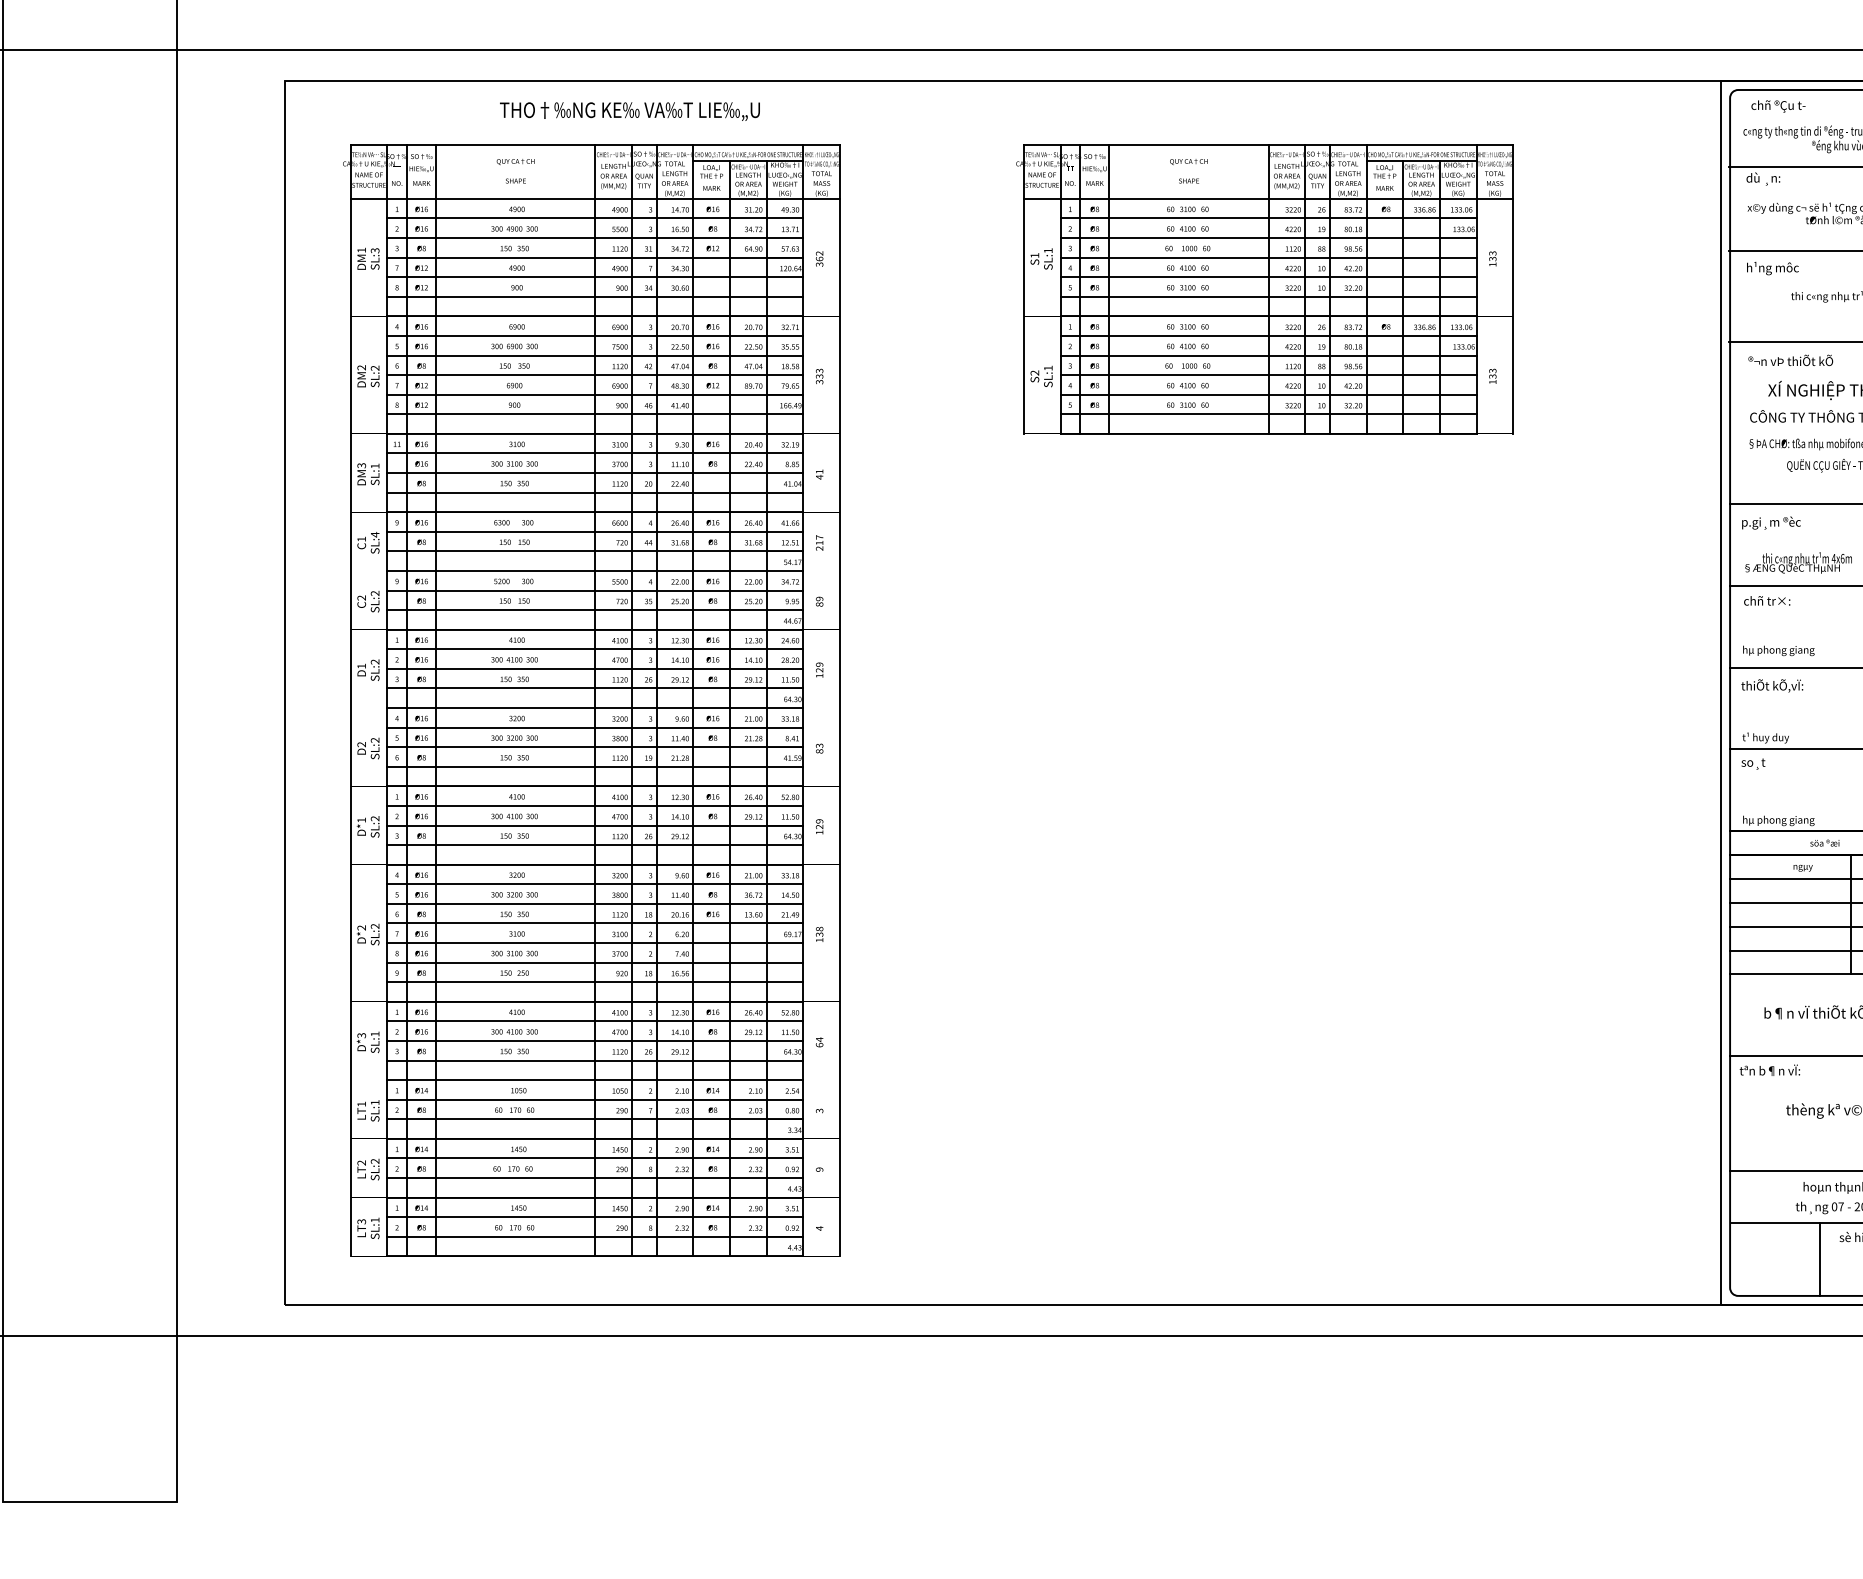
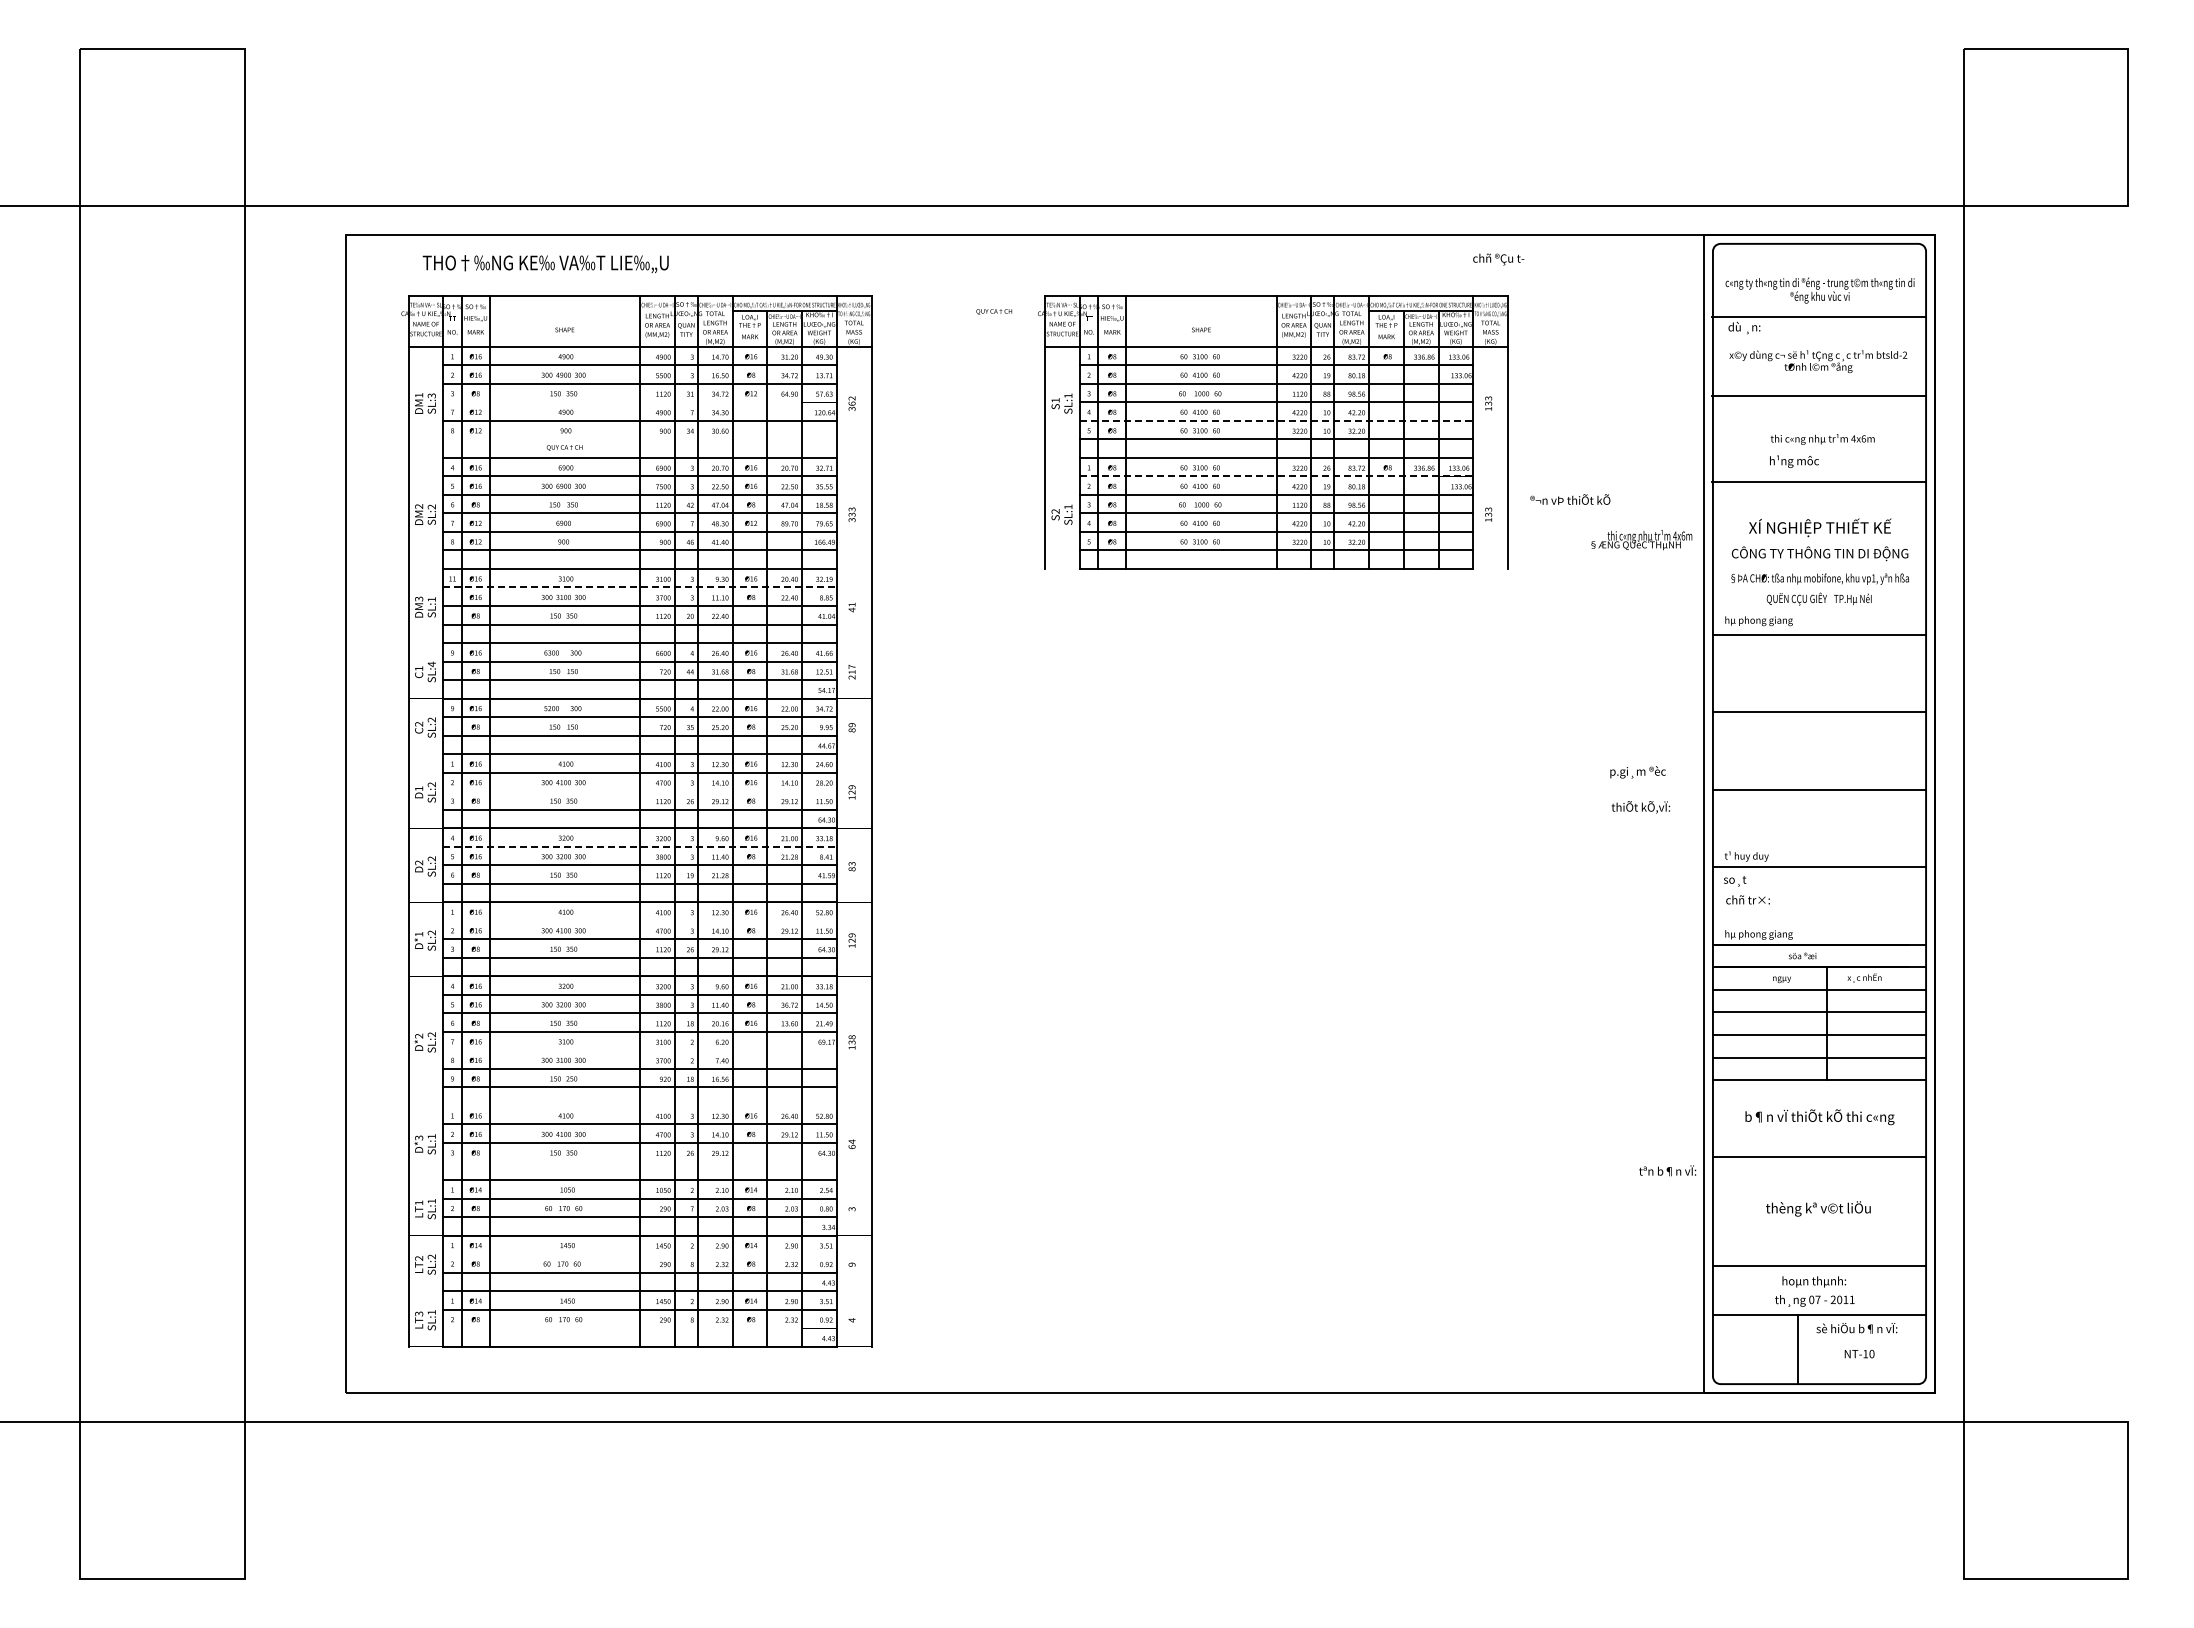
text: (1778, 106) -> (1498, 259), moved
text: (629, 111) -> (545, 264), moved
text: (515, 161) -> (564, 447), moved
text: (1189, 161) -> (994, 311), moved
line: (594, 257) -> (639, 402), removed
text: (1772, 268) -> (1794, 461), moved
line: (1268, 276) -> (1276, 420), solid -> dashed
line: (594, 296) -> (639, 439), removed
line: (1268, 336) -> (1276, 476), solid -> dashed
text: (1790, 360) -> (1570, 499), moved
line: (595, 453) -> (640, 587), solid -> dashed
text: (1770, 523) -> (1637, 772), moved
text: (1798, 563) -> (1641, 540), moved
text: (1766, 600) -> (1747, 899), moved
text: (1778, 651) -> (1758, 621), moved
line: (594, 669) -> (639, 791), removed
text: (1771, 686) -> (1640, 807), moved
line: (595, 727) -> (640, 846), solid -> dashed
line: (594, 805) -> (639, 920), removed
line: (594, 943) -> (639, 1050), removed
line: (594, 1001) -> (639, 1105), removed
line: (594, 1060) -> (639, 1161), removed
text: (1769, 1070) -> (1667, 1170), moved
line: (594, 1158) -> (639, 1254), removed
line: (594, 1237) -> (639, 1328), removed

